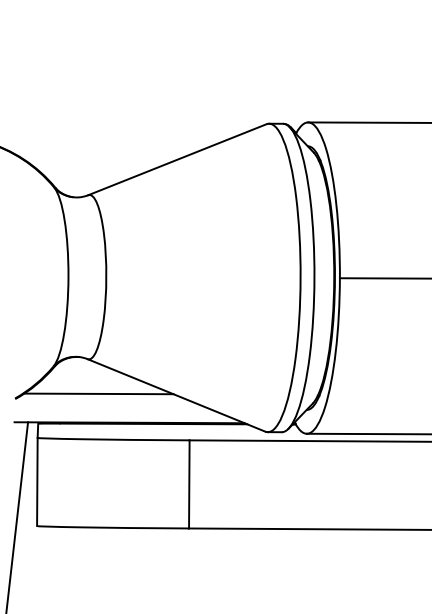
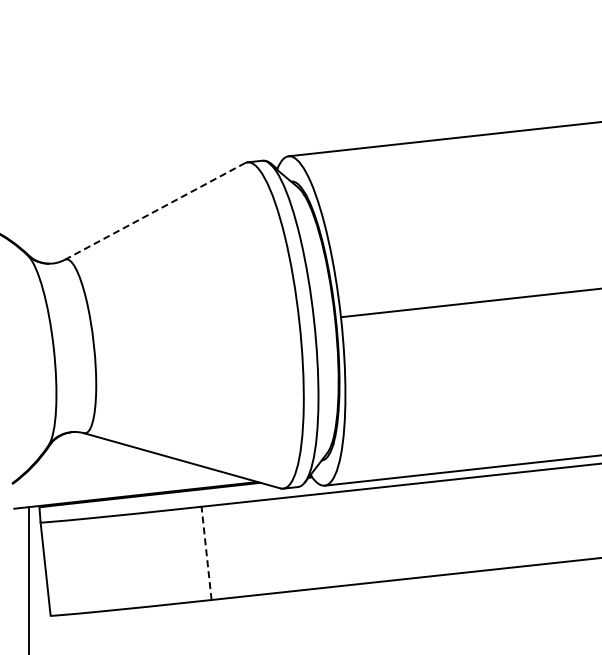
line: (177, 159) -> (155, 211), solid -> dashed
line: (99, 393) -> (100, 468), removed
line: (189, 484) -> (206, 553), solid -> dashed

